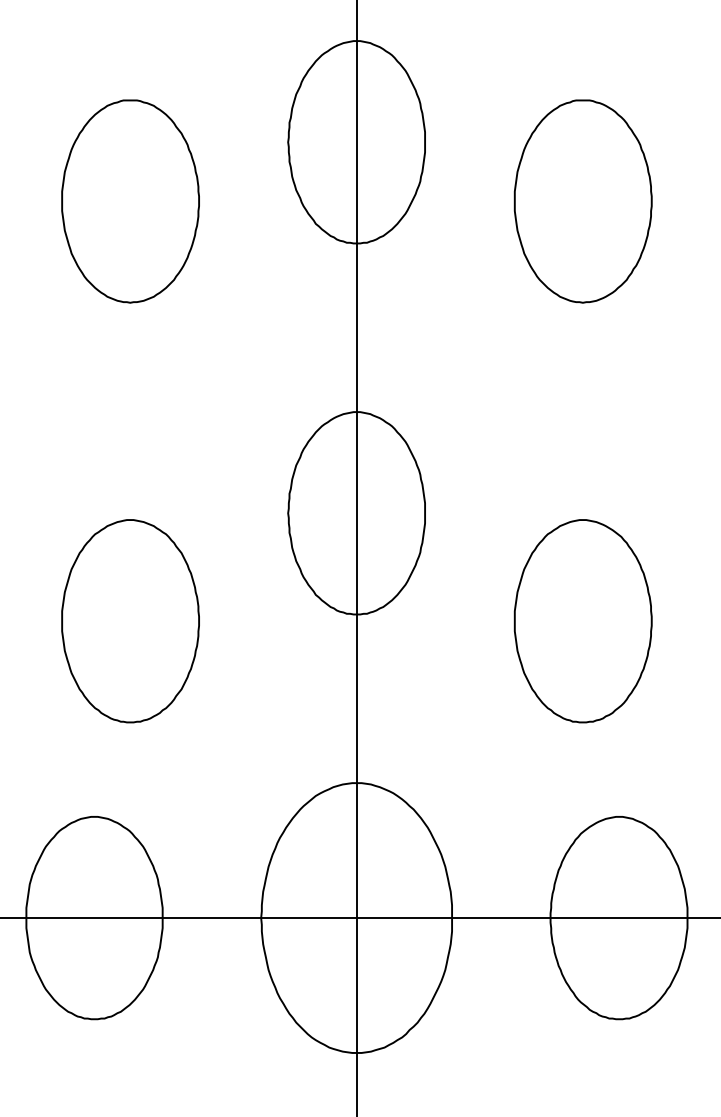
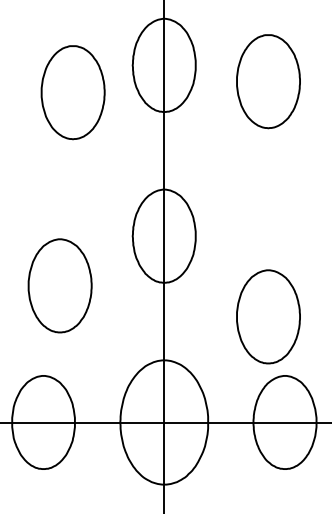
part: (129, 201) -> (72, 92), moved
part: (583, 201) -> (268, 81), moved
part: (583, 620) -> (268, 316), moved

